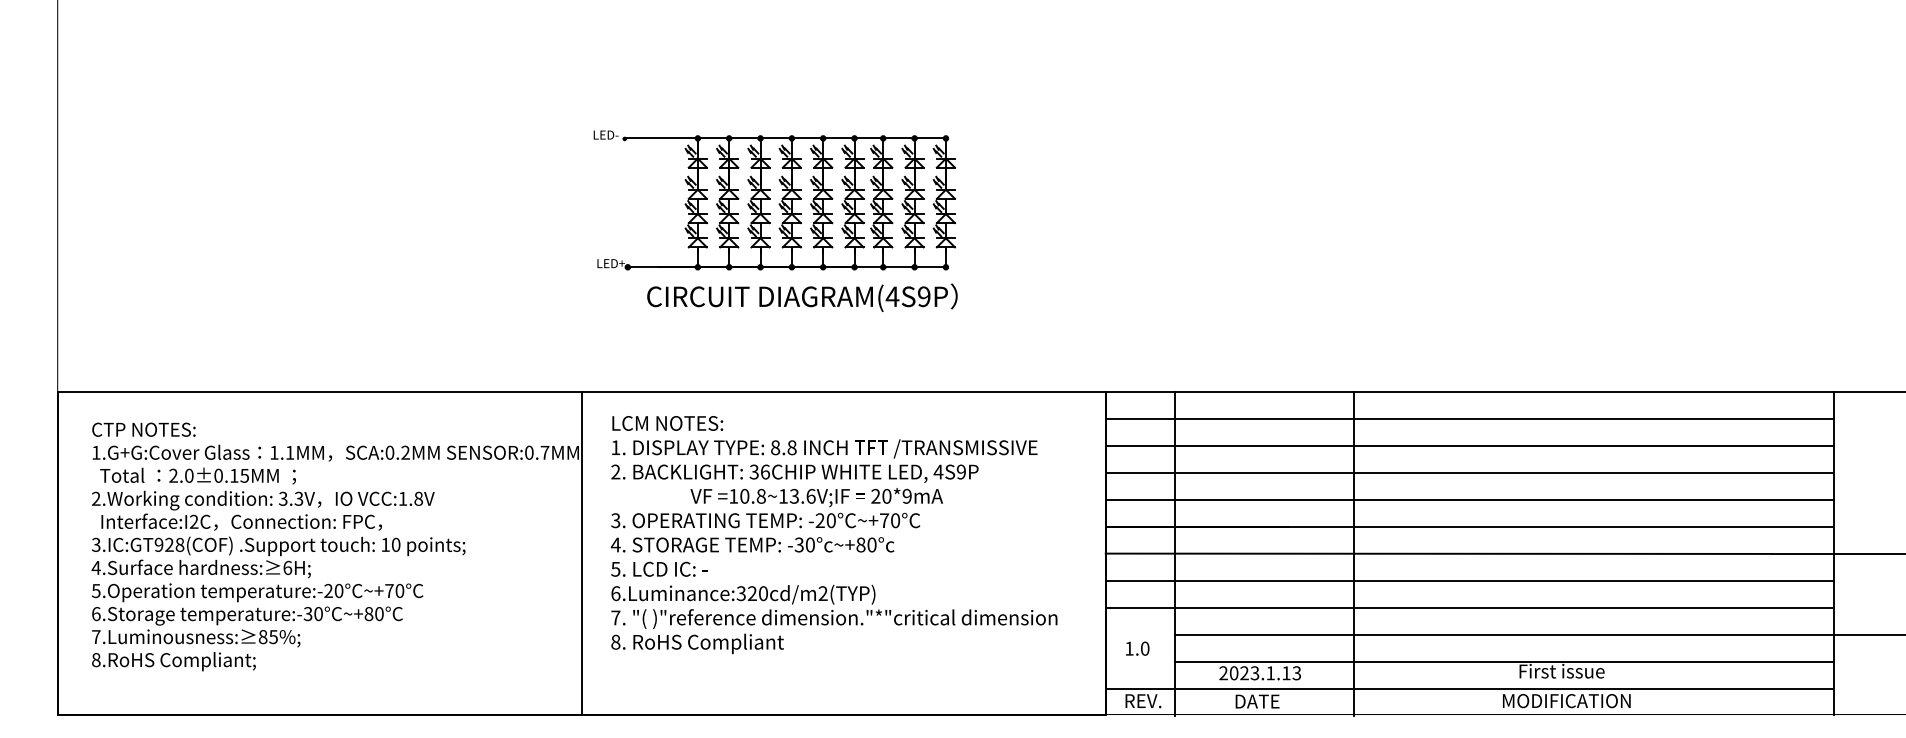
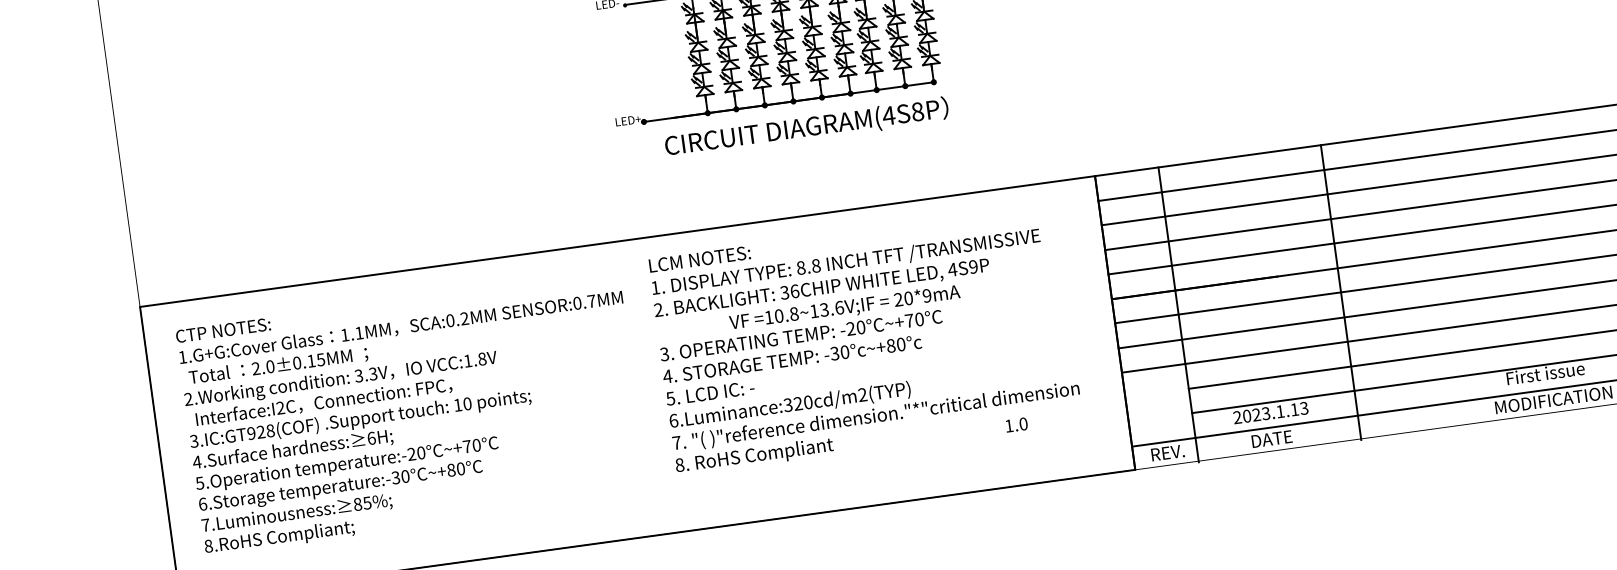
text: (924, 296) -> (917, 111), DIAGRAM(4S9P -> DIAGRAM(4S8P
line: (581, 553) -> (637, 388), removed
text: (1137, 648) -> (1016, 424), moved

